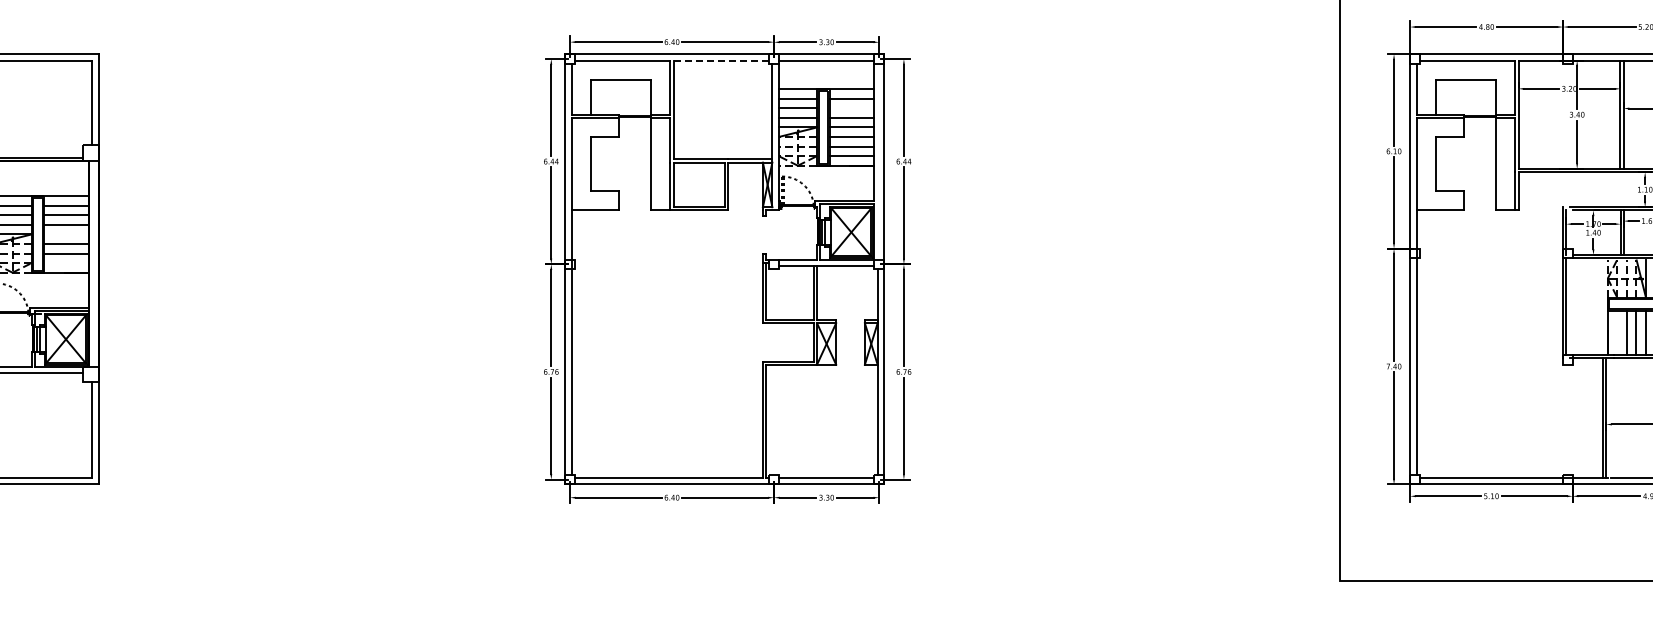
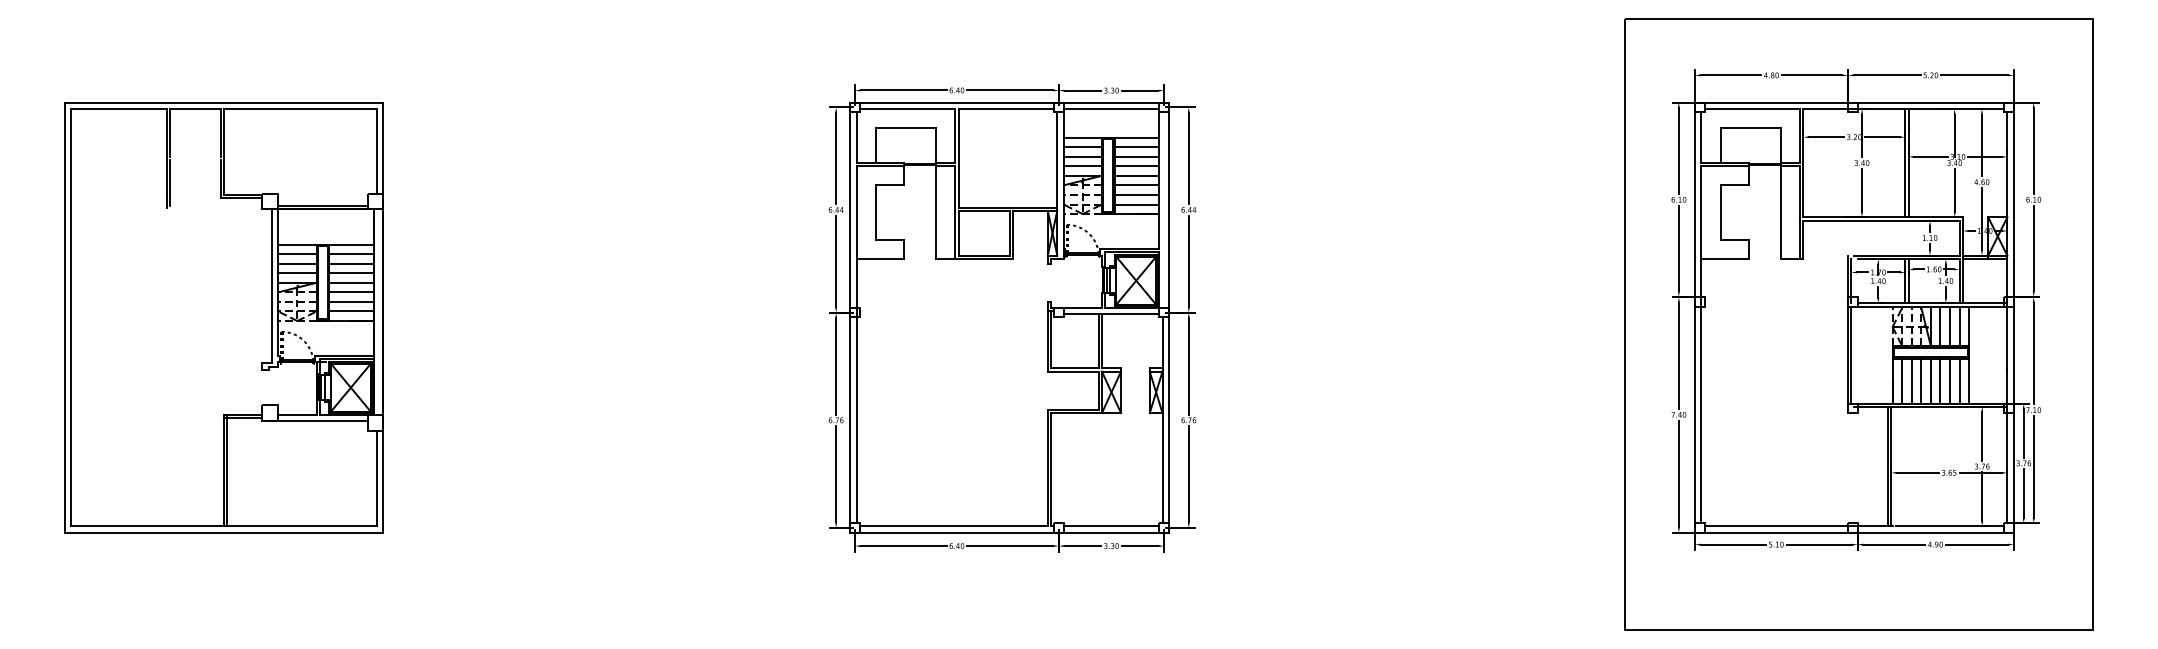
line: (721, 60) -> (1006, 108), dashed -> solid
line: (851, 108) -> (1136, 156), added
line: (66, 234) -> (351, 282), added
line: (66, 263) -> (351, 311), added
line: (1617, 332) -> (1902, 380), added

